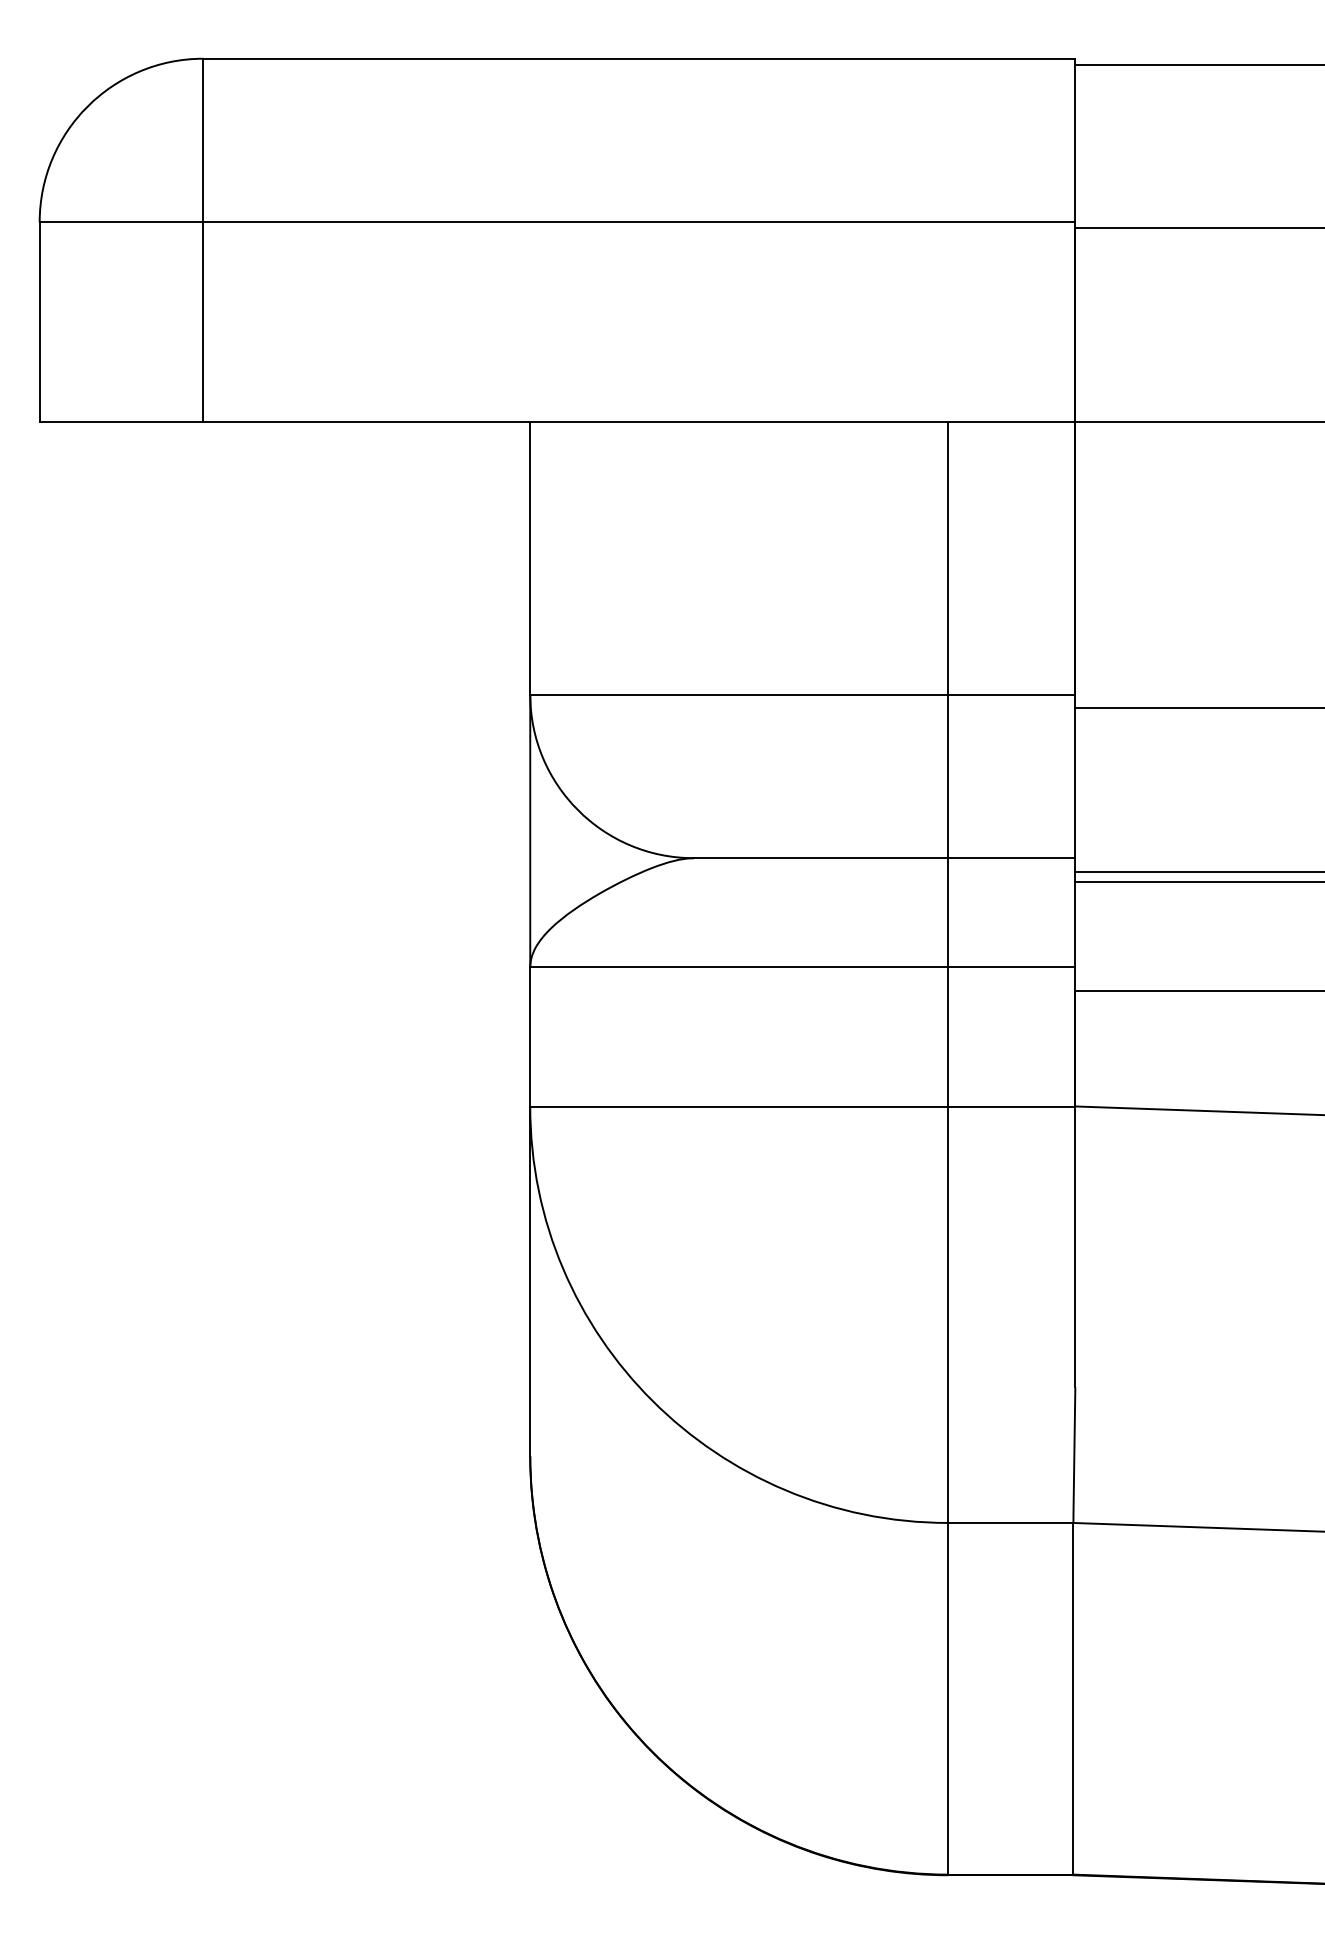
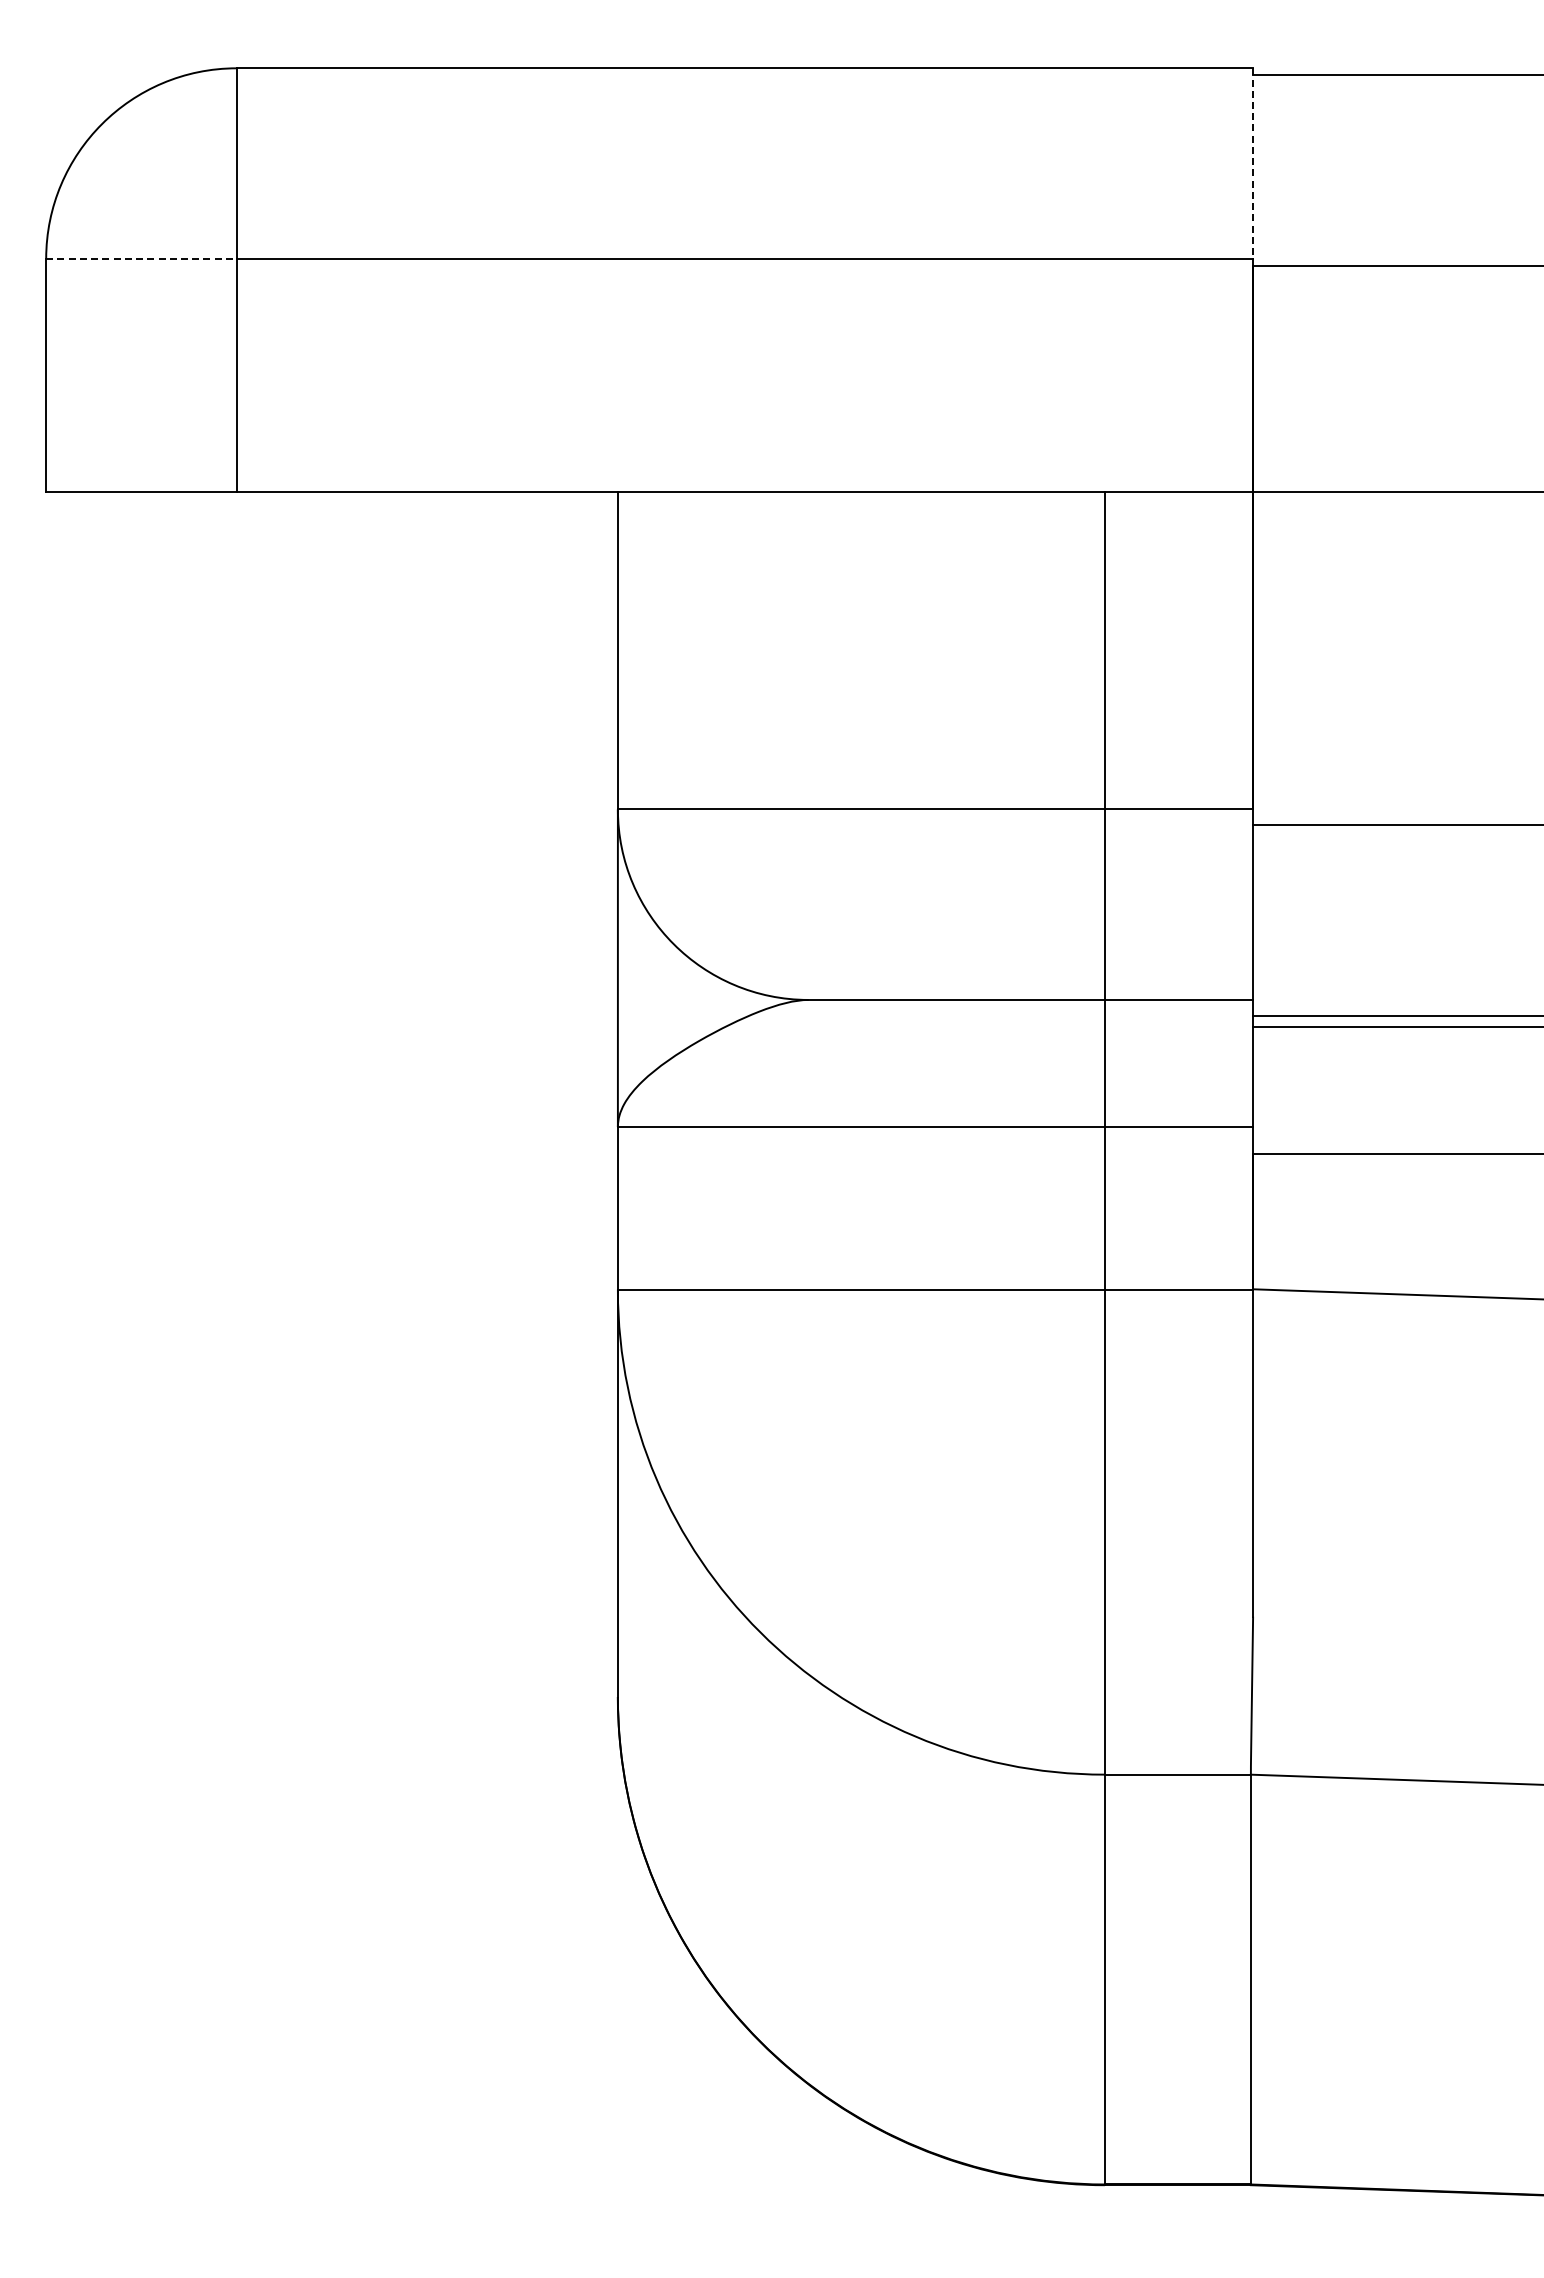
line: (1075, 141) -> (1253, 164), solid -> dashed
line: (121, 221) -> (141, 258), solid -> dashed

